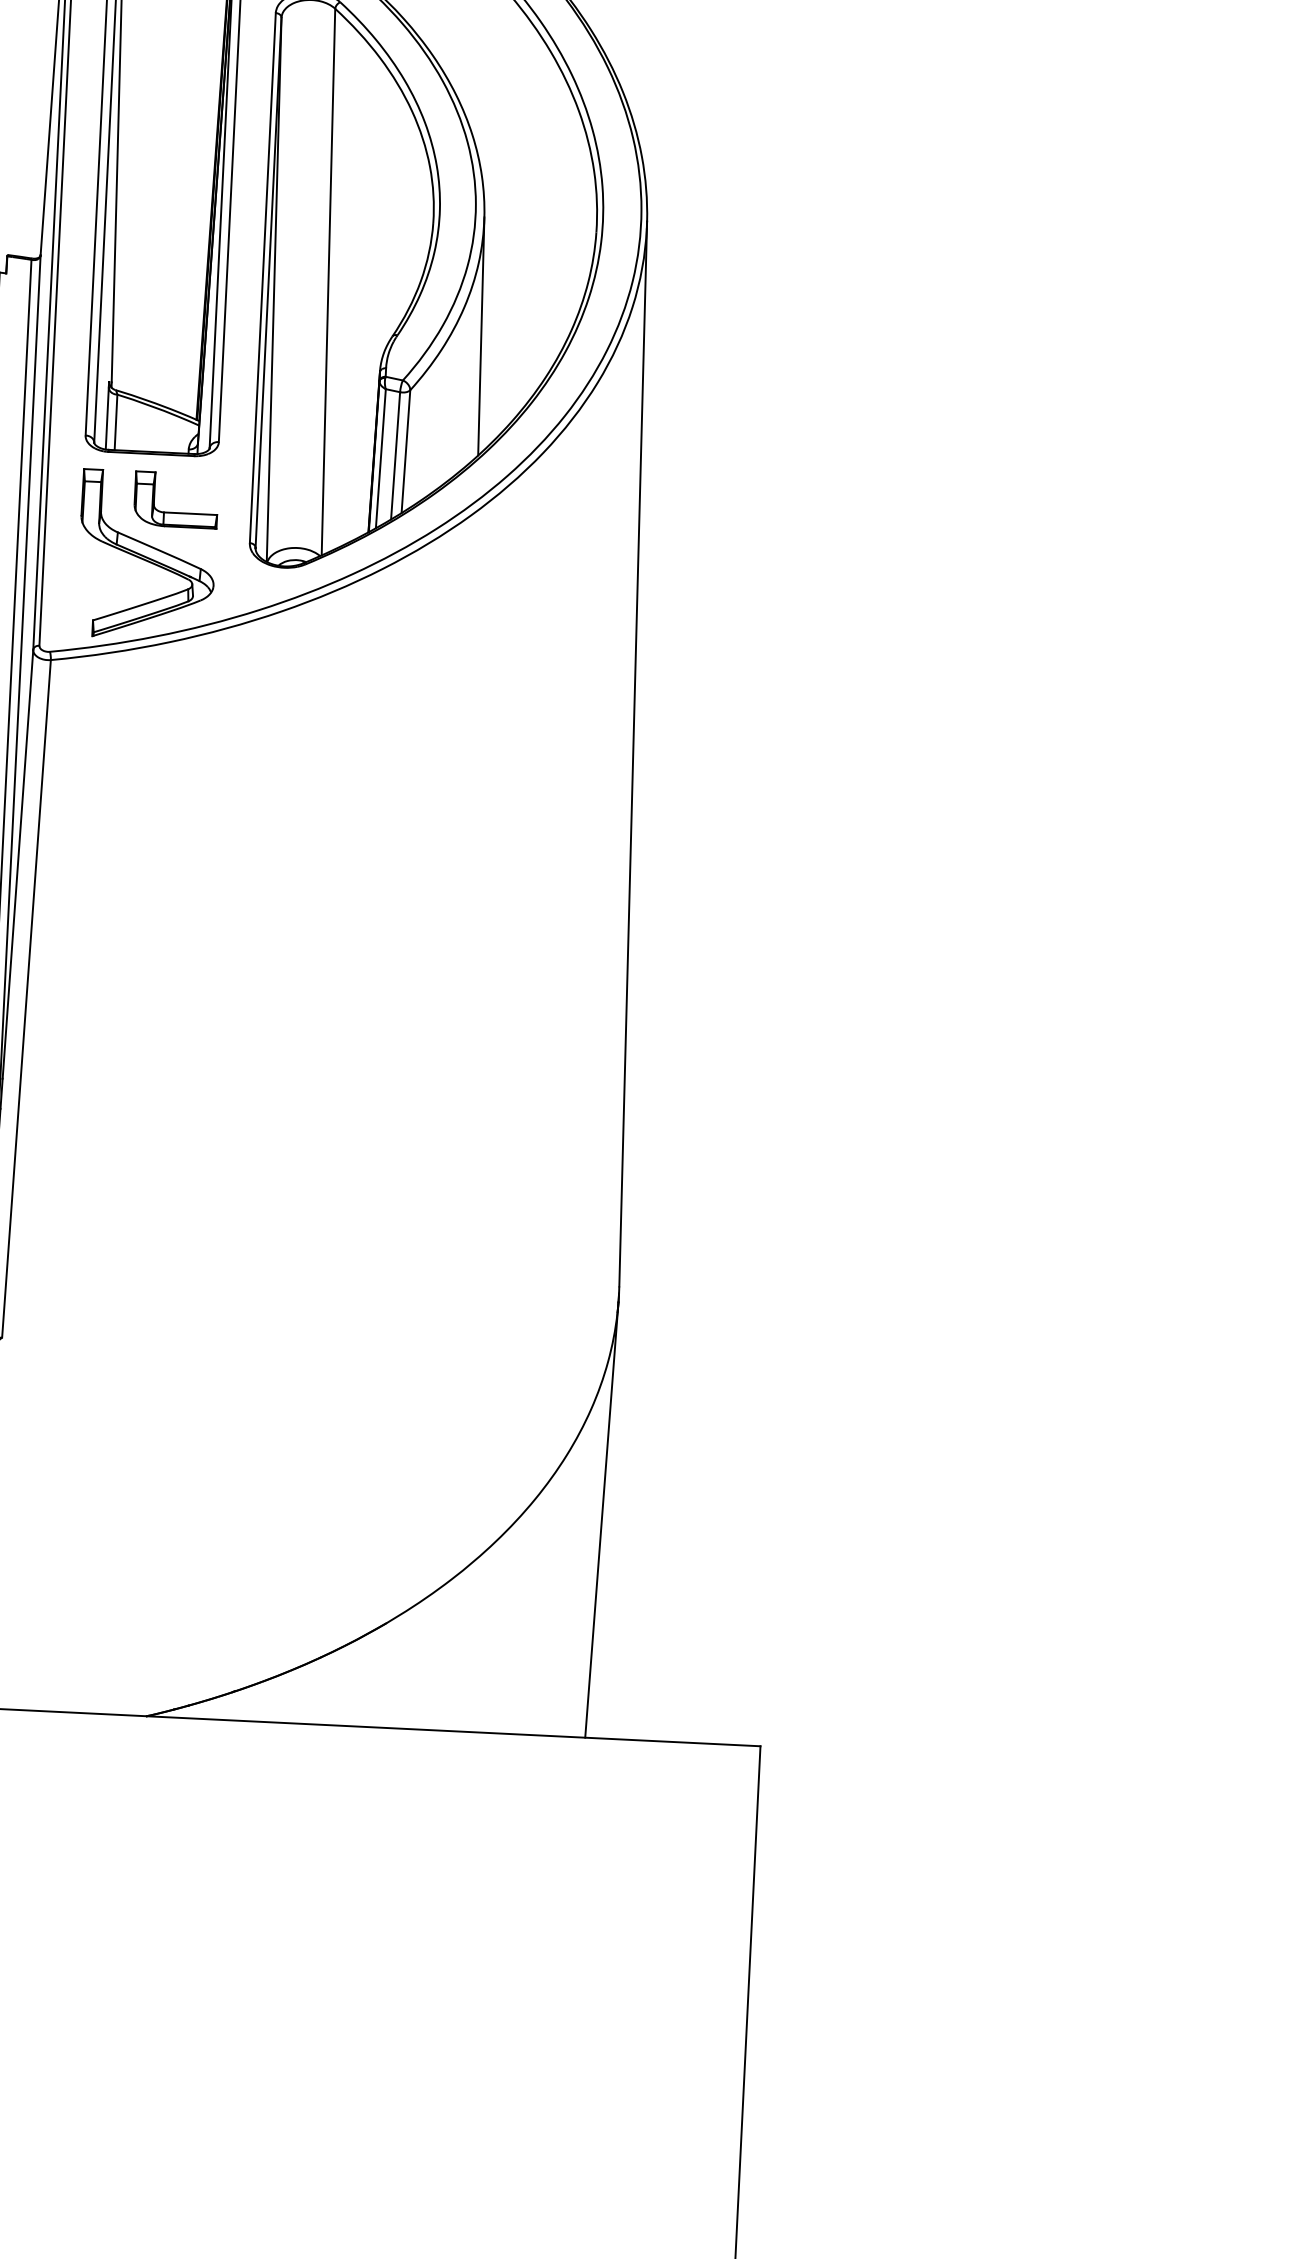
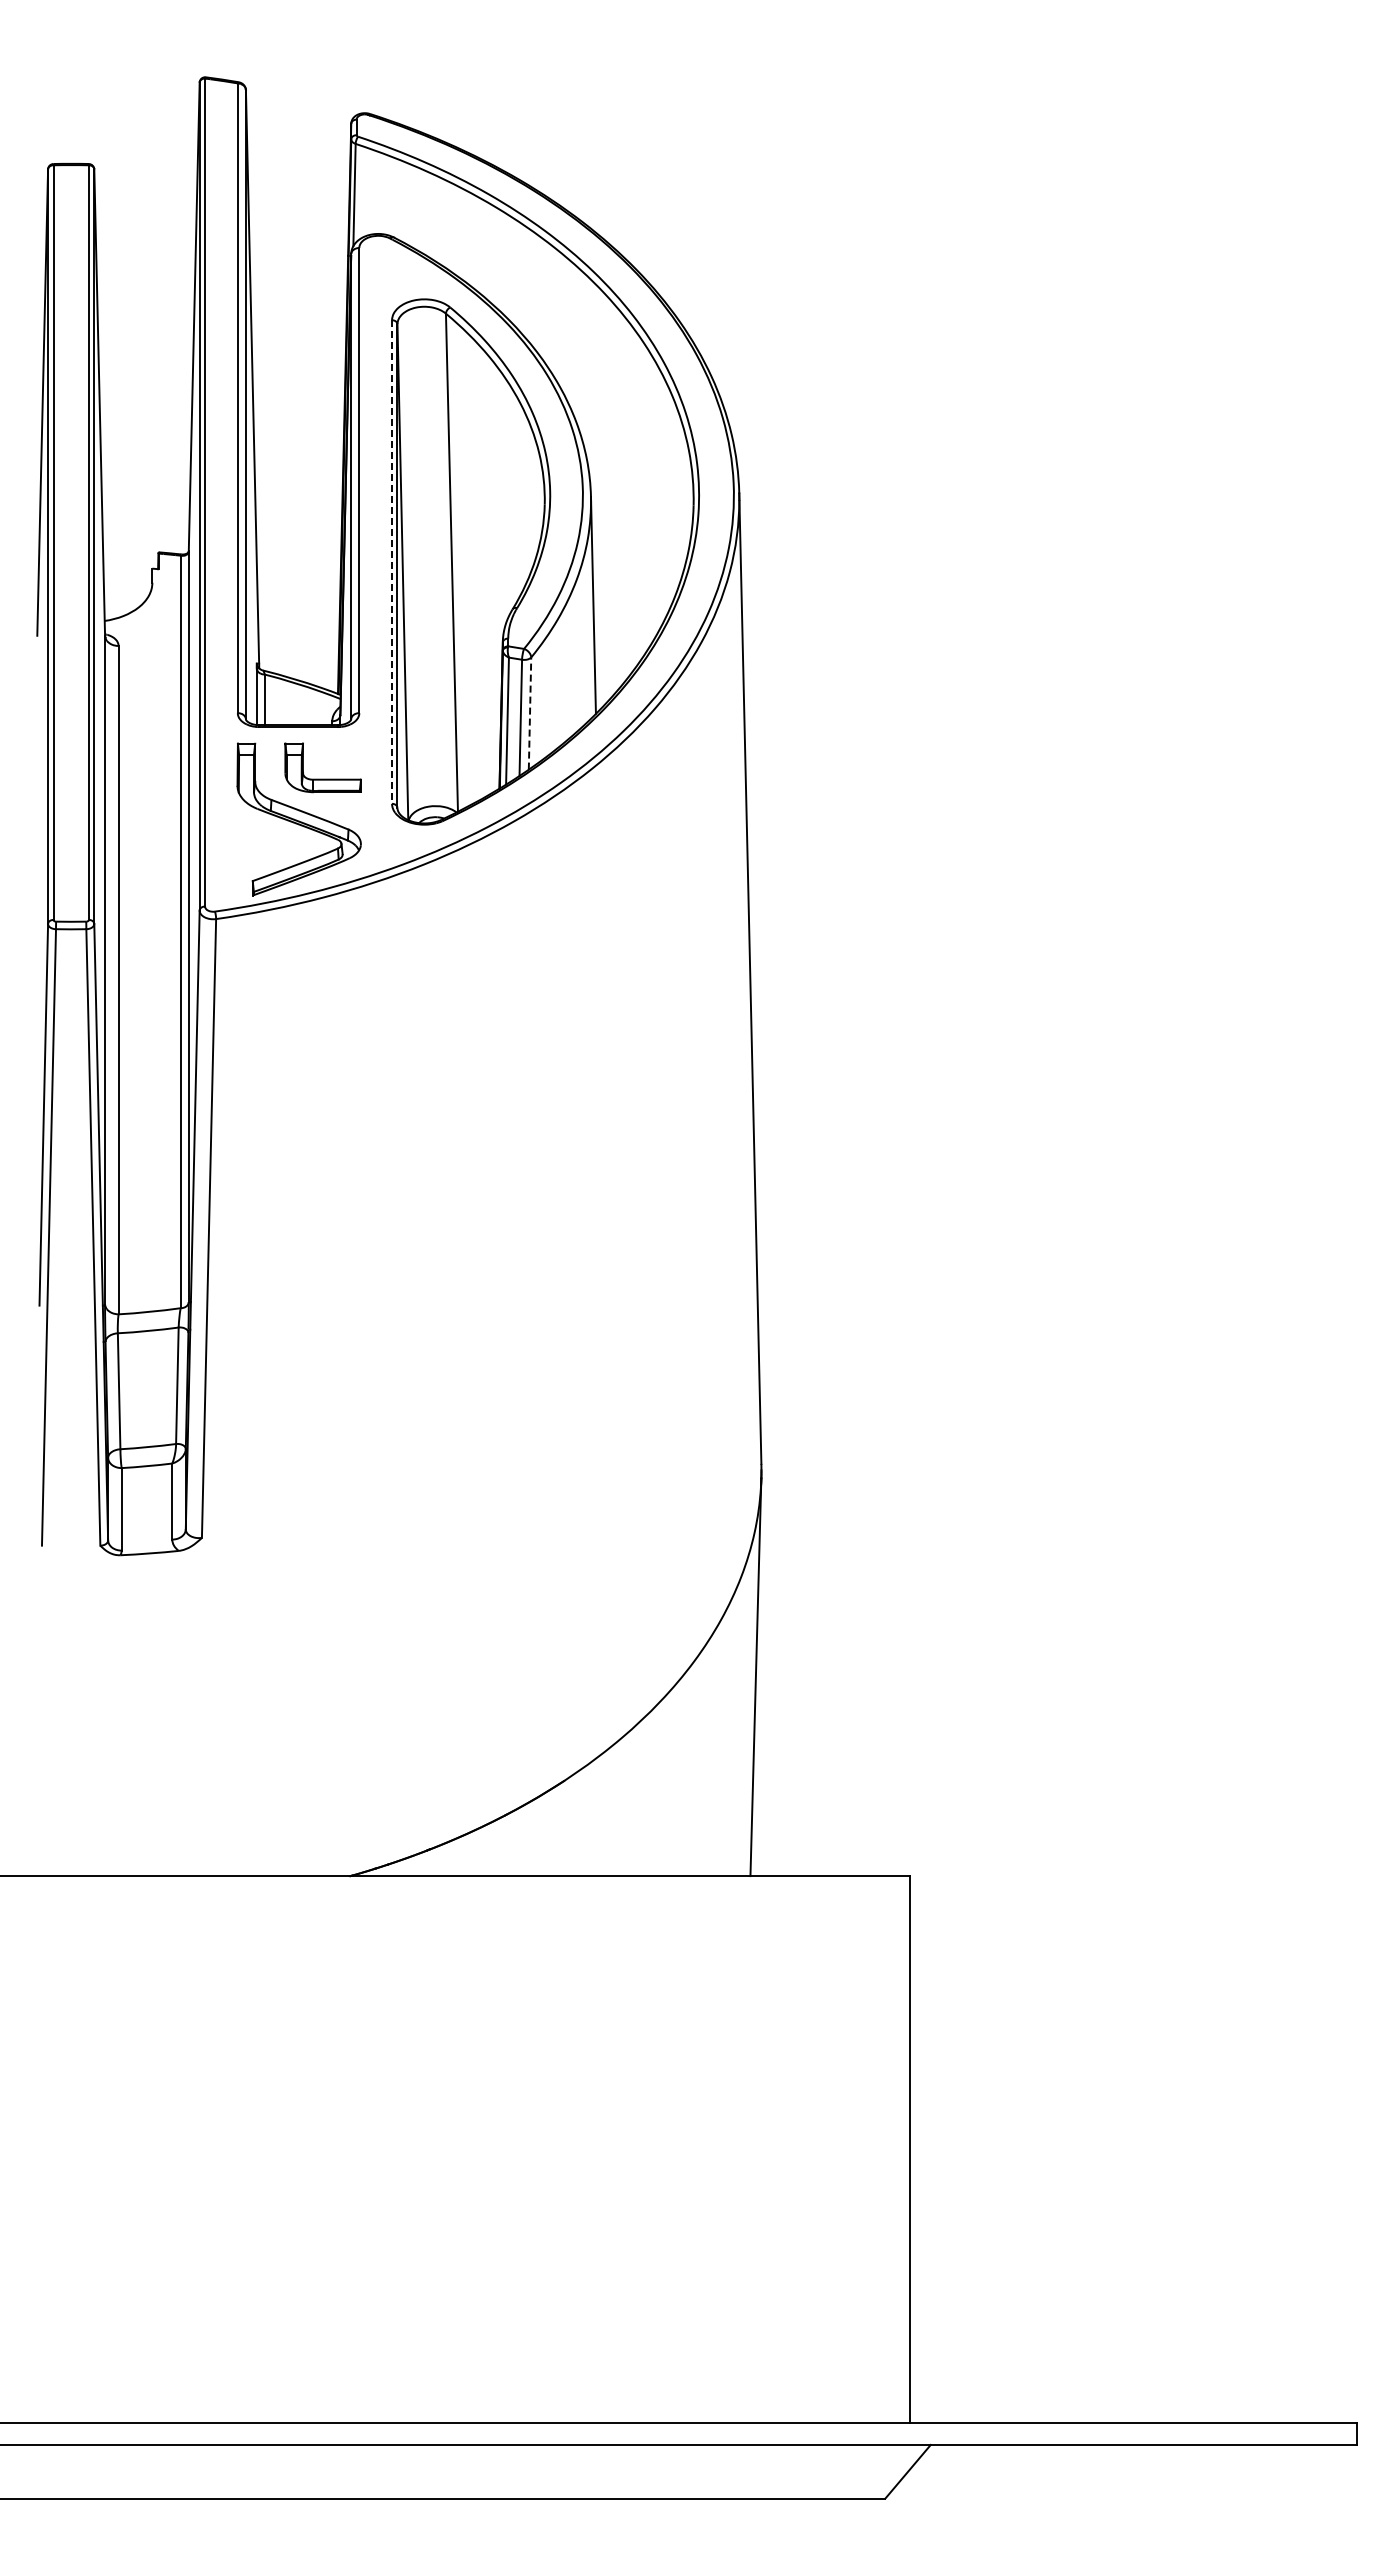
line: (263, 278) -> (392, 562), solid -> dashed
line: (406, 451) -> (530, 713), solid -> dashed

